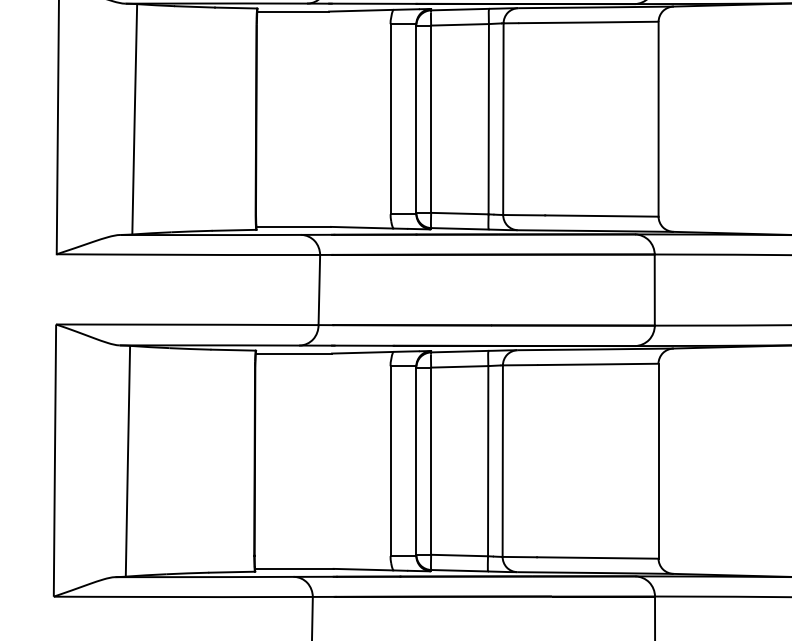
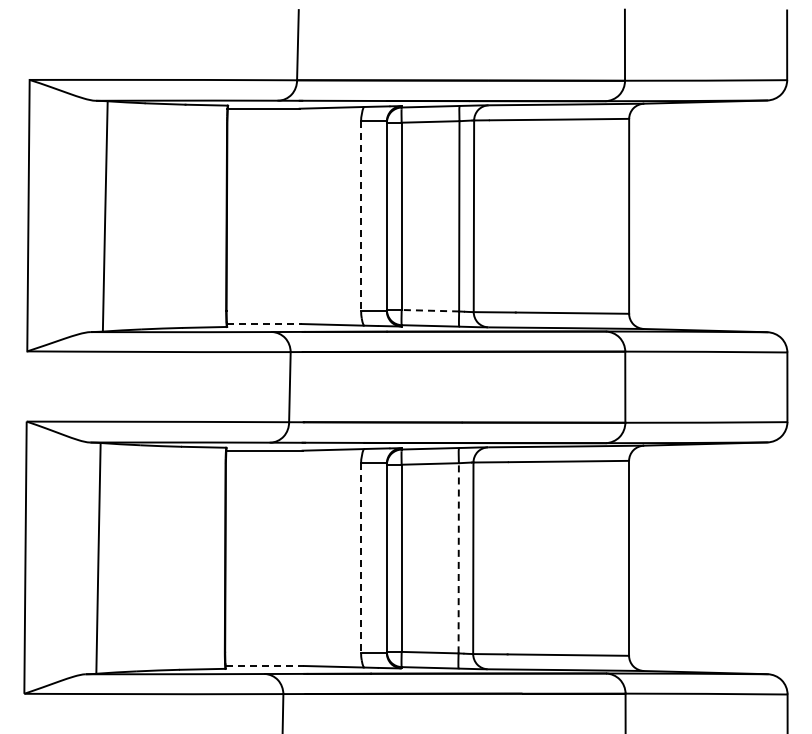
line: (390, 119) -> (361, 216), solid -> dashed
line: (459, 213) -> (430, 310), solid -> dashed
line: (293, 227) -> (264, 324), solid -> dashed
line: (487, 460) -> (458, 557), solid -> dashed
line: (390, 461) -> (361, 558), solid -> dashed
line: (294, 569) -> (265, 666), solid -> dashed

